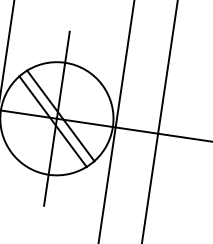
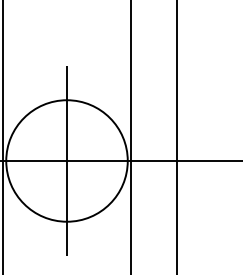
line: (60, 116) -> (70, 157), removed
line: (53, 121) -> (63, 164), removed

